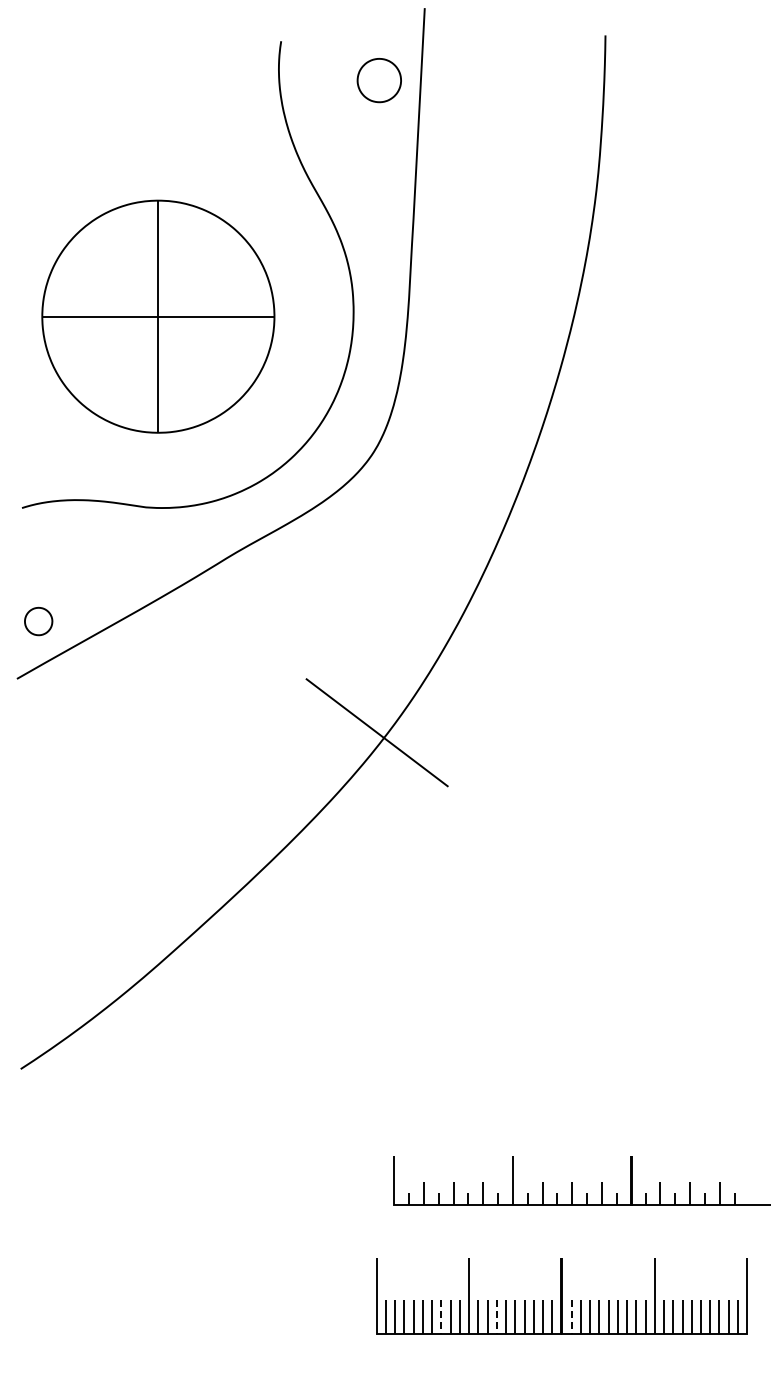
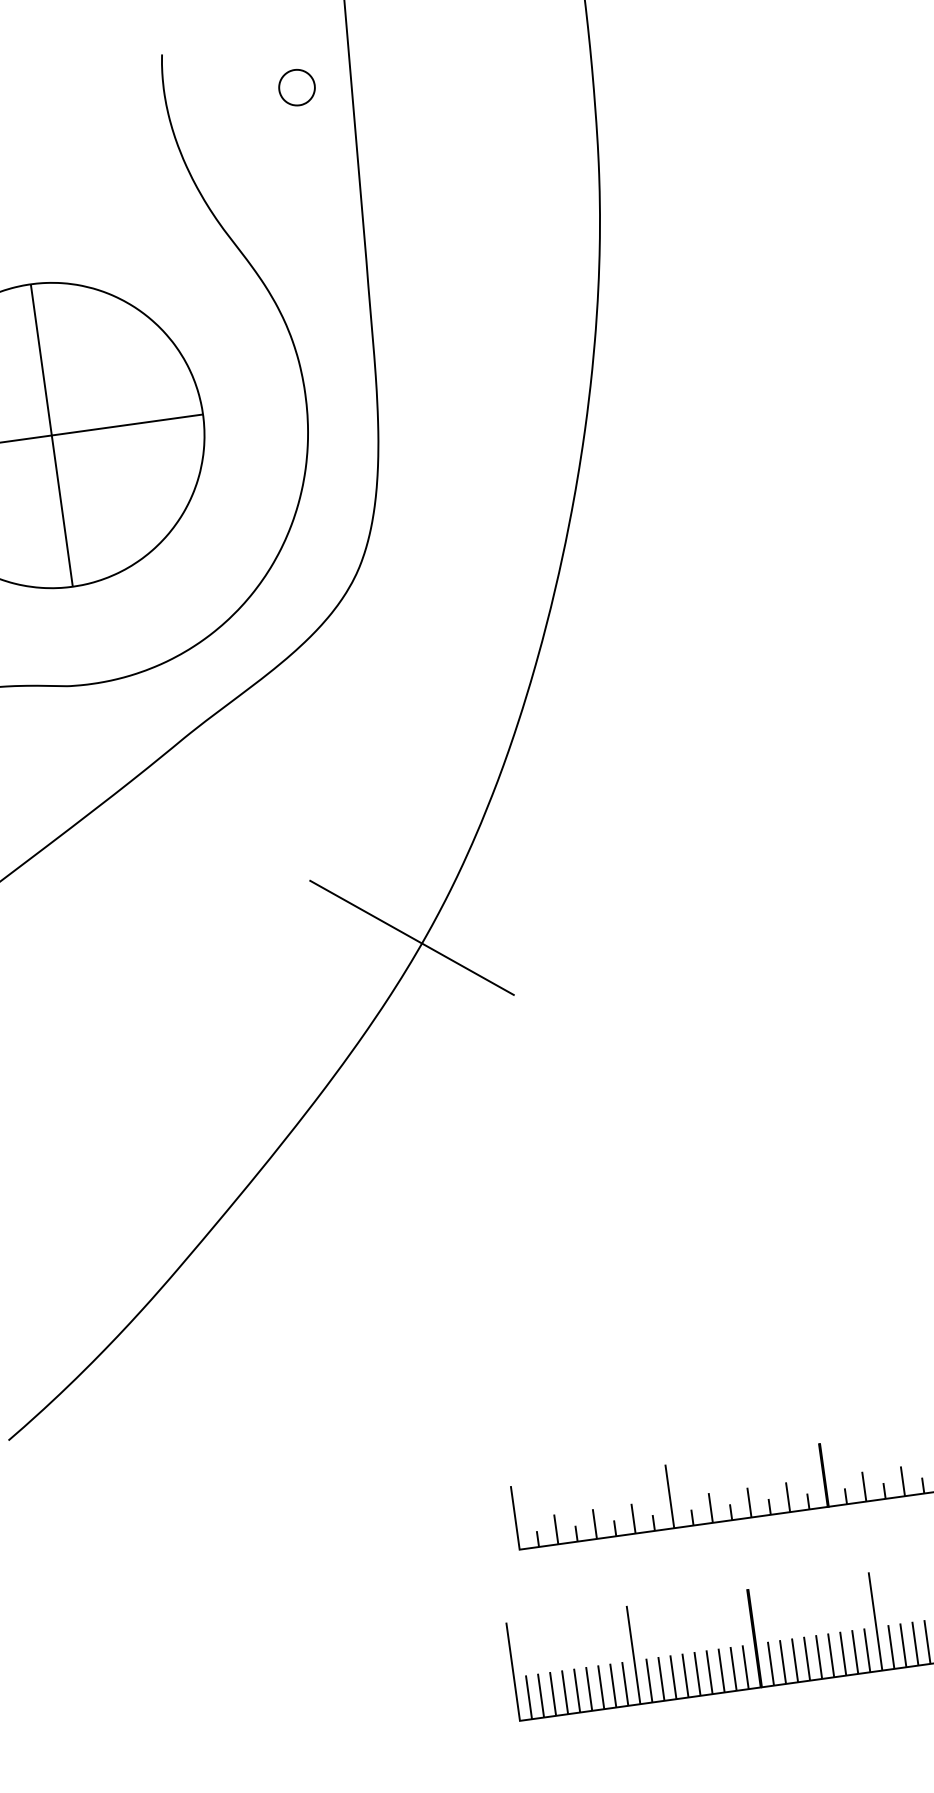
part: (379, 79) -> (297, 86), size x0.62
line: (441, 1316) -> (601, 1686), dashed -> solid
line: (496, 1316) -> (672, 1676), dashed -> solid
line: (571, 1316) -> (770, 1663), dashed -> solid

